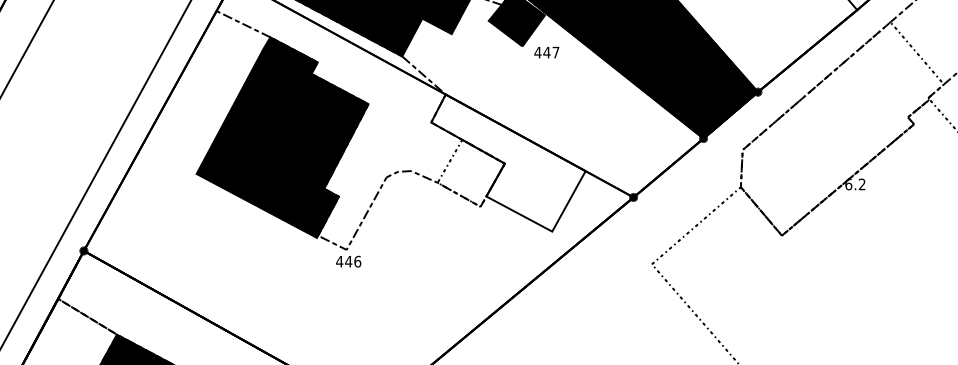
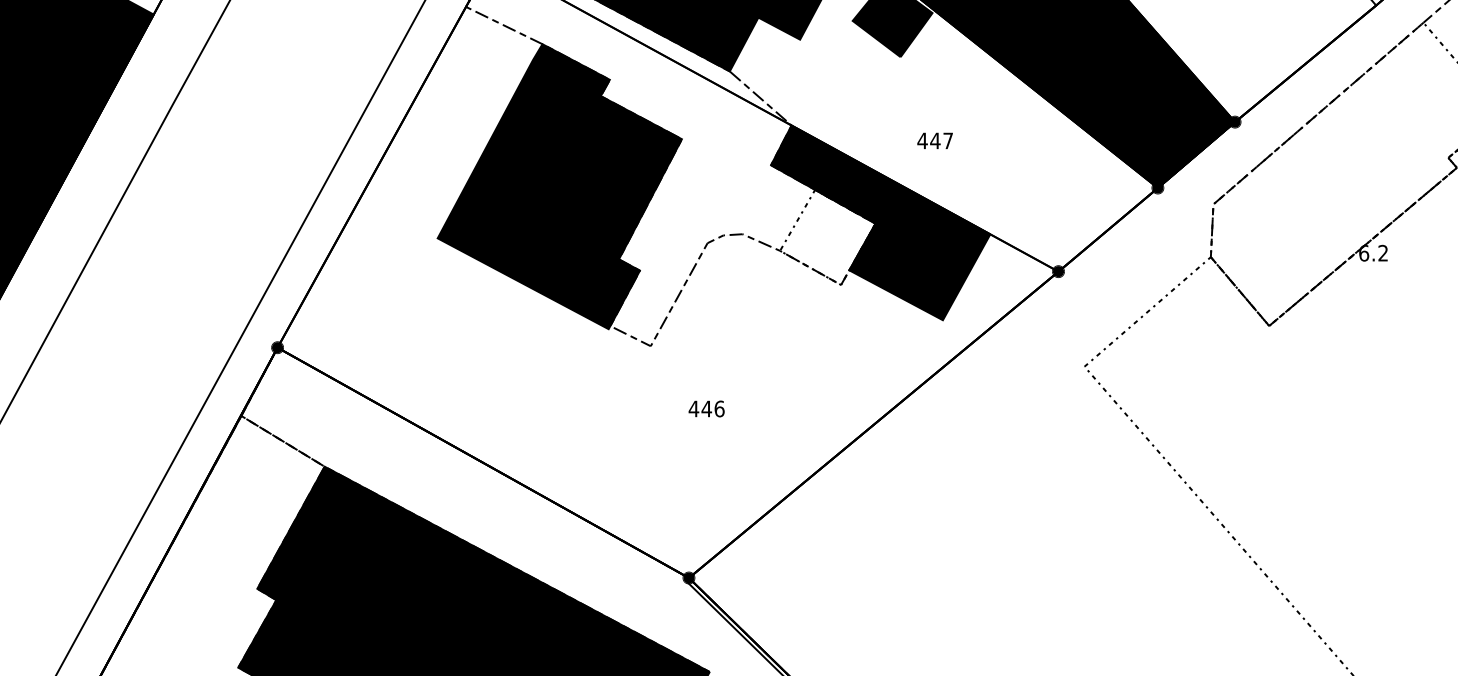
text: (546, 52) -> (934, 140), moved
fill: (508, 162) -> (880, 222), added
text: (348, 261) -> (706, 408), moved

